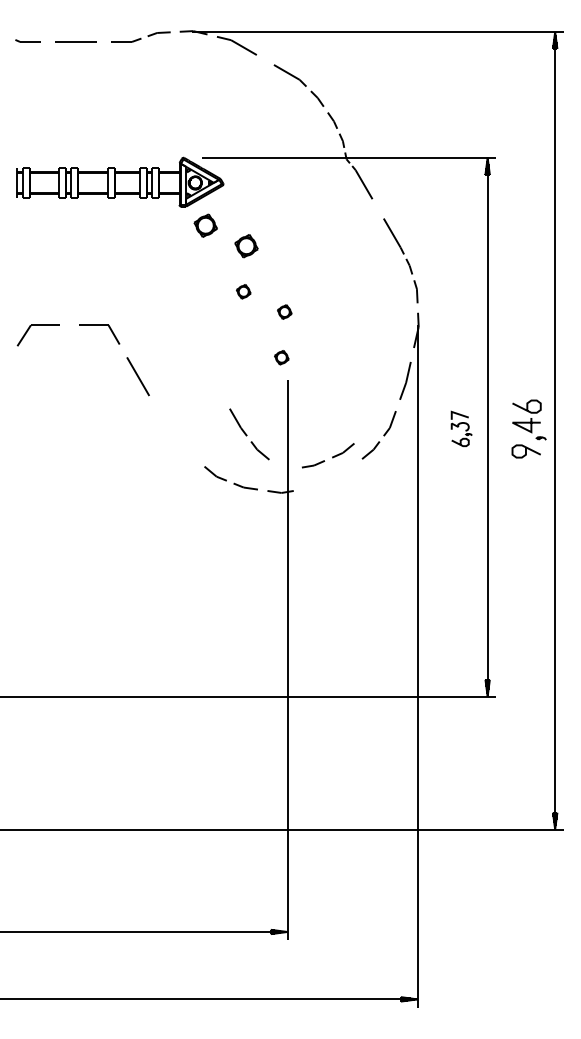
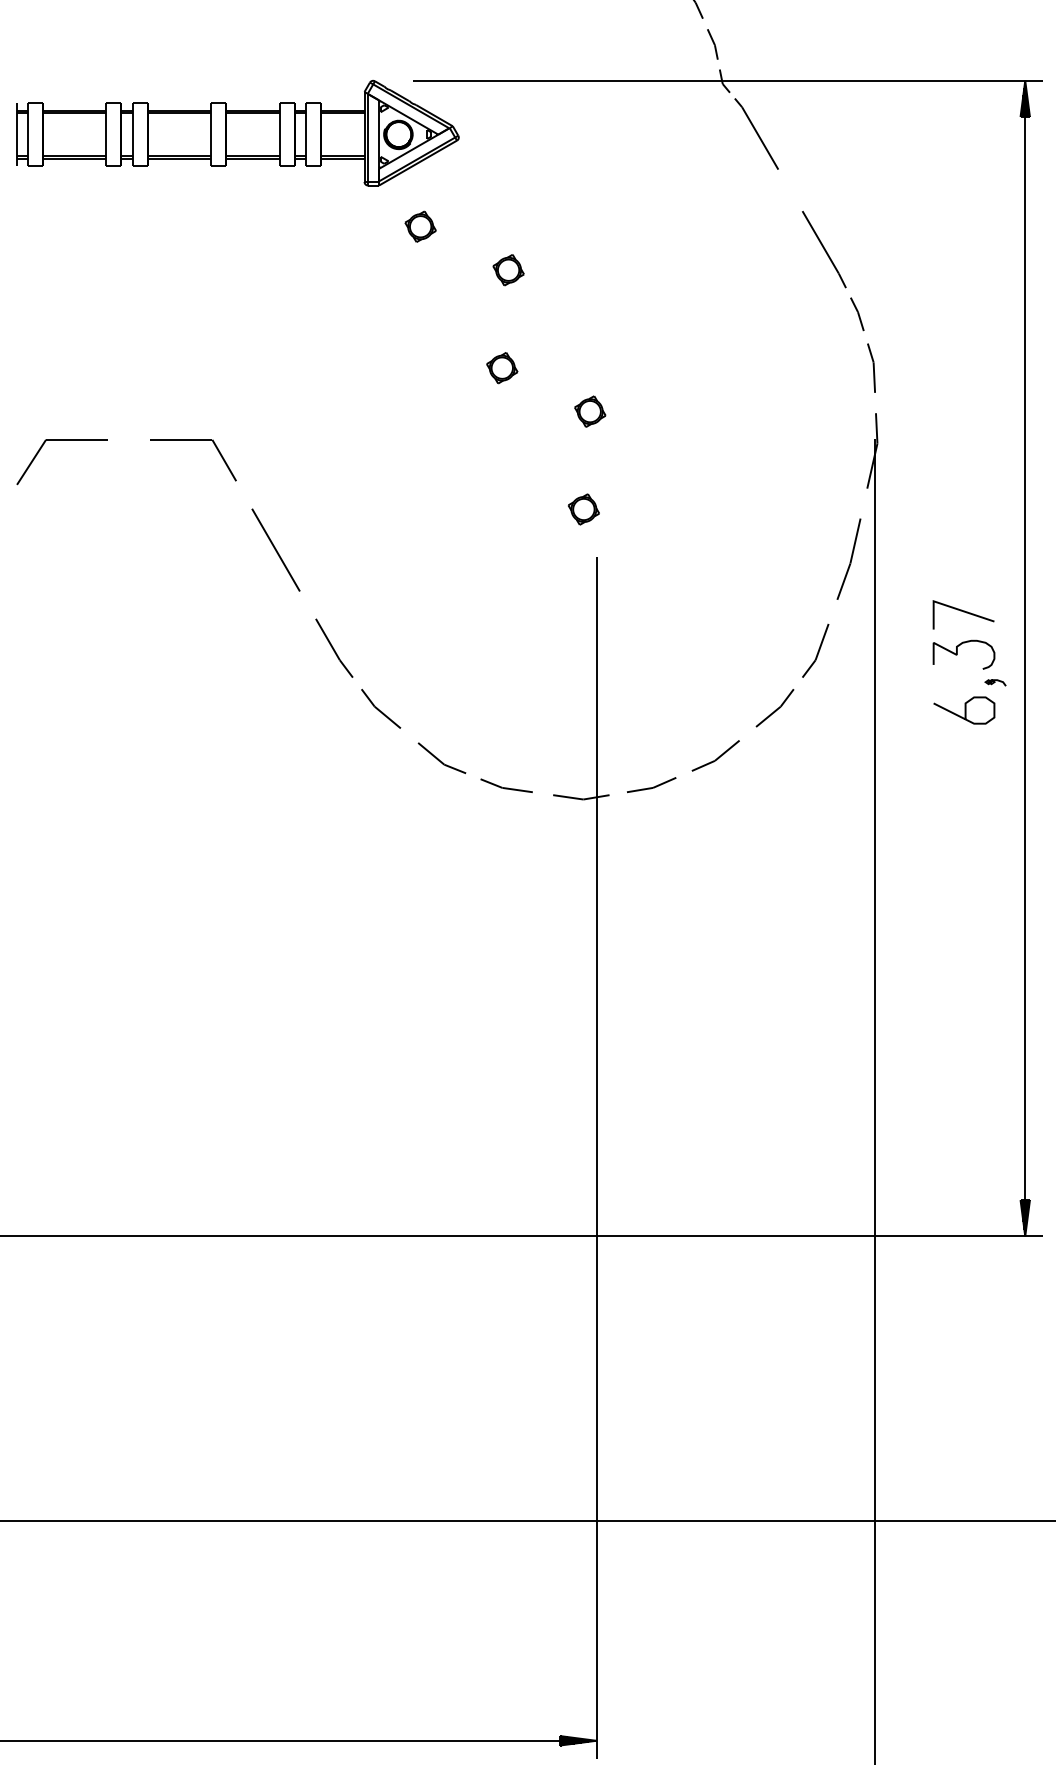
part: (205, 225) -> (420, 226), size x0.62
part: (246, 245) -> (508, 268), size x0.62
part: (461, 428) -> (969, 661), size x1.67
part: (249, 434) -> (358, 674), moved
part: (328, 455) -> (684, 766), moved

